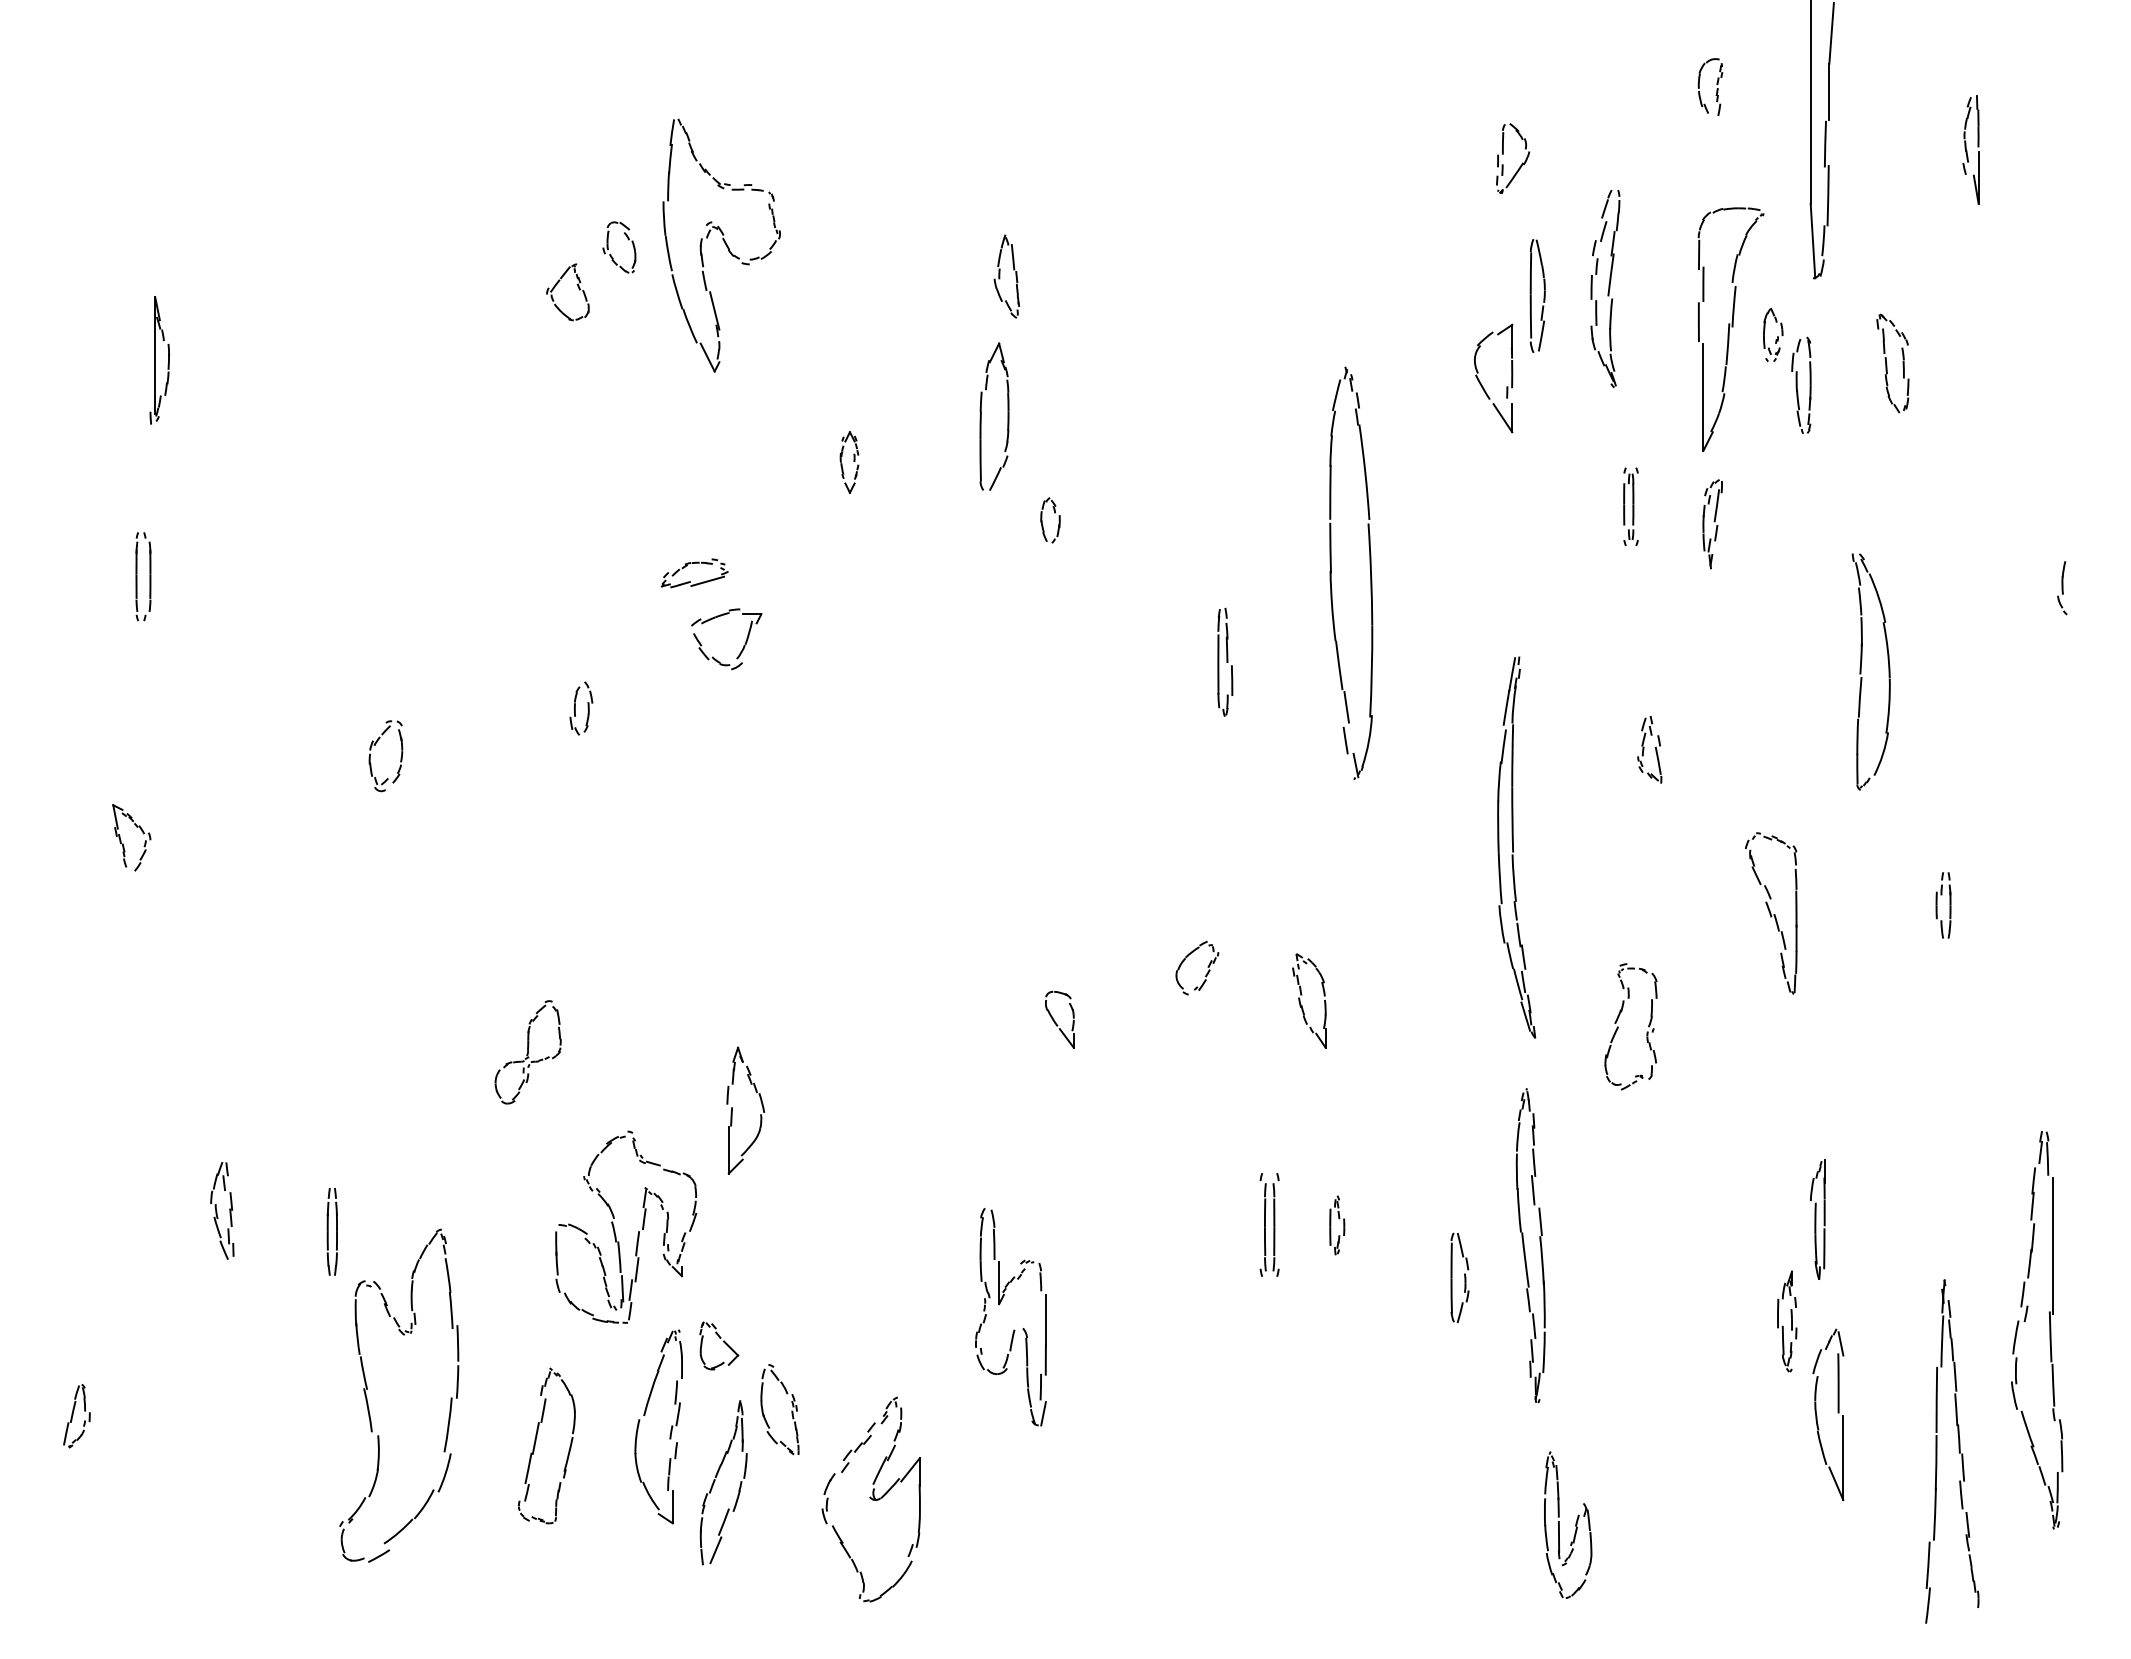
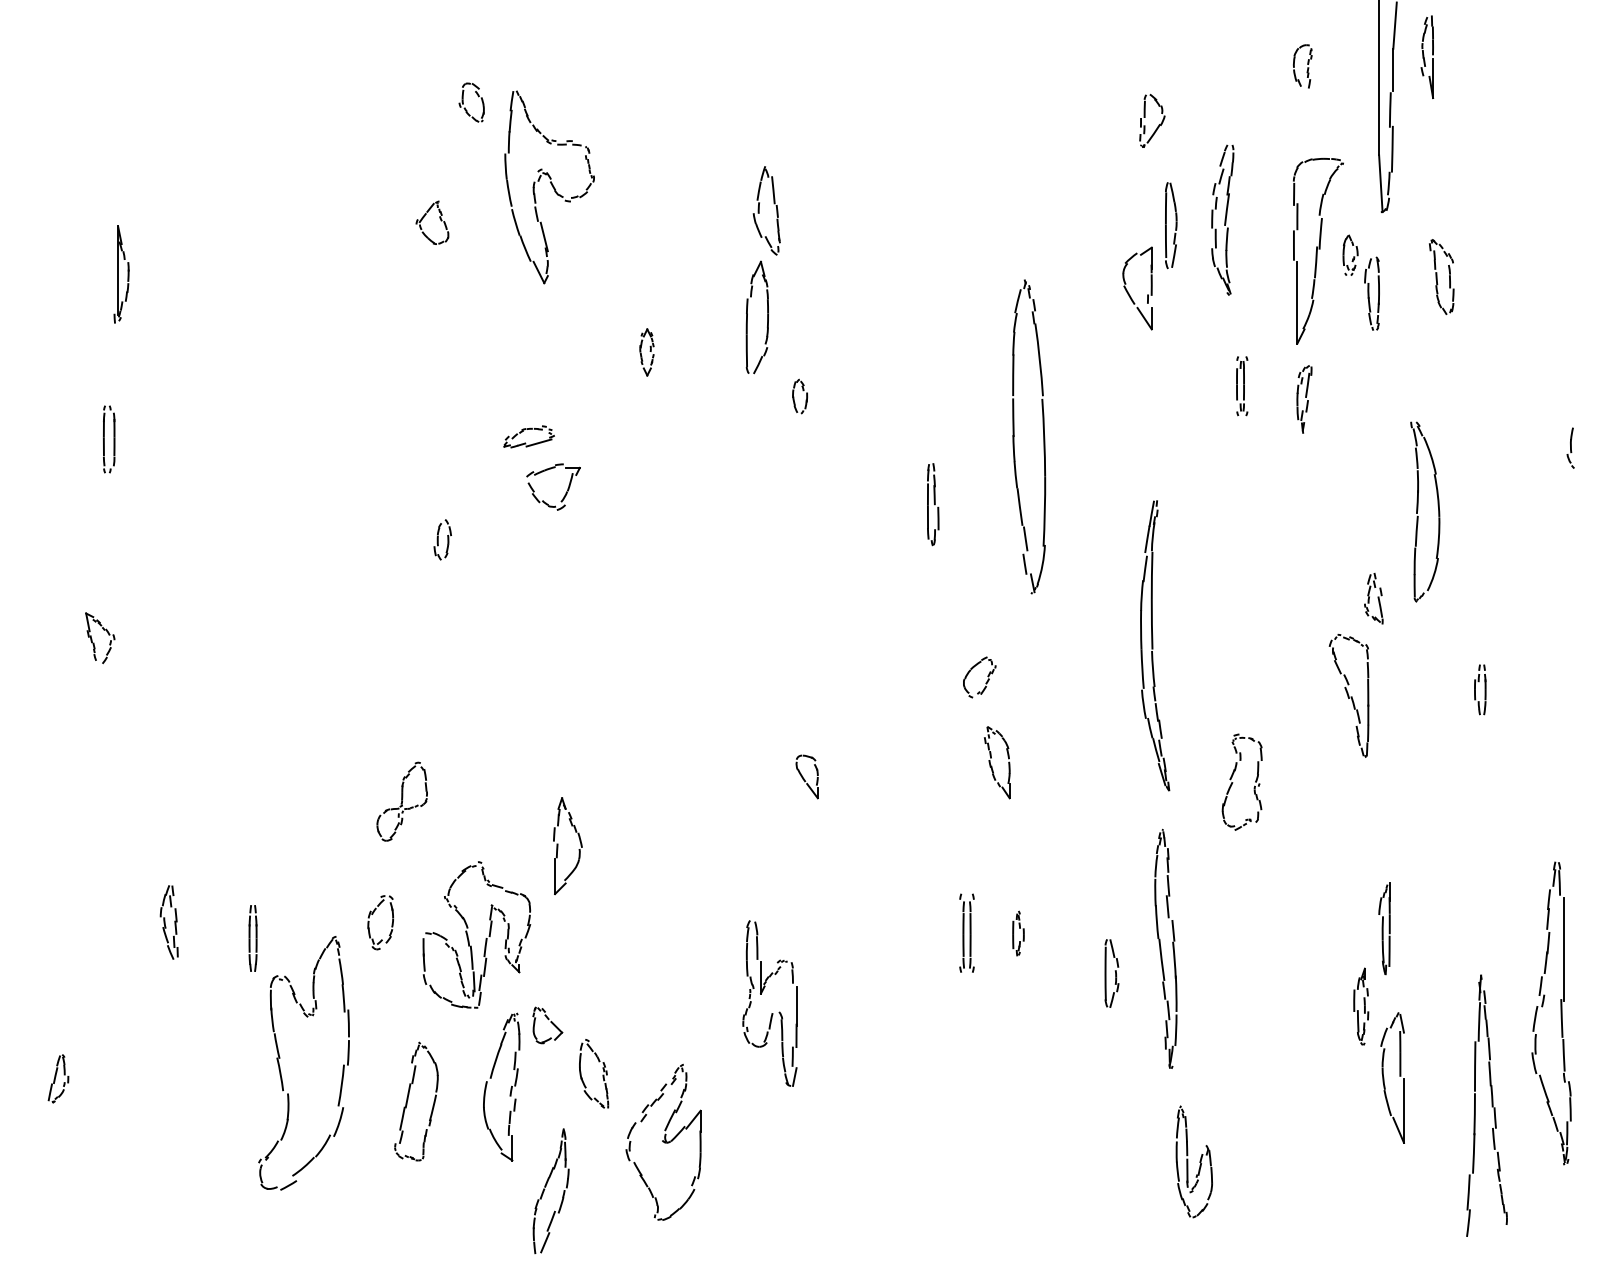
part: (1970, 149) -> (1426, 56), moved
part: (608, 247) -> (463, 102), moved
part: (1006, 276) -> (766, 210), size x1.4
part: (375, 745) -> (372, 914), moved
part: (1649, 749) -> (1373, 598), moved
part: (1207, 967) -> (987, 676), moved
part: (715, 1481) -> (544, 1190), moved

